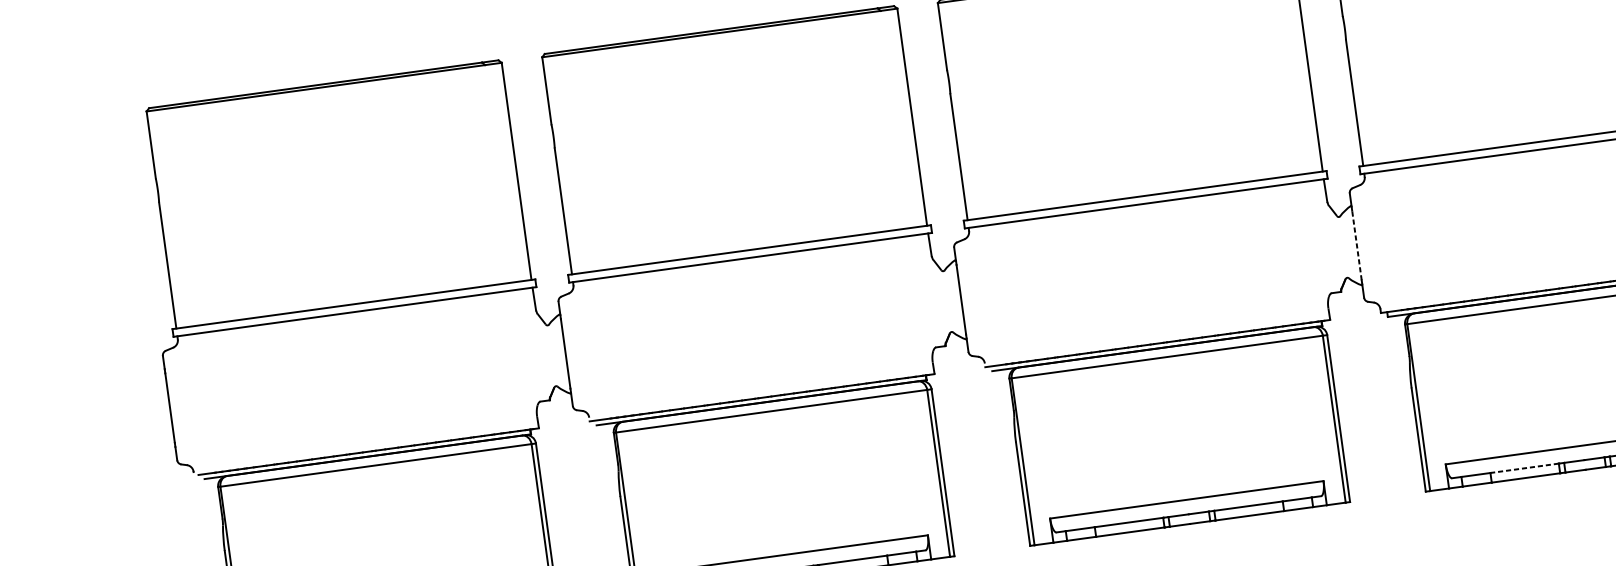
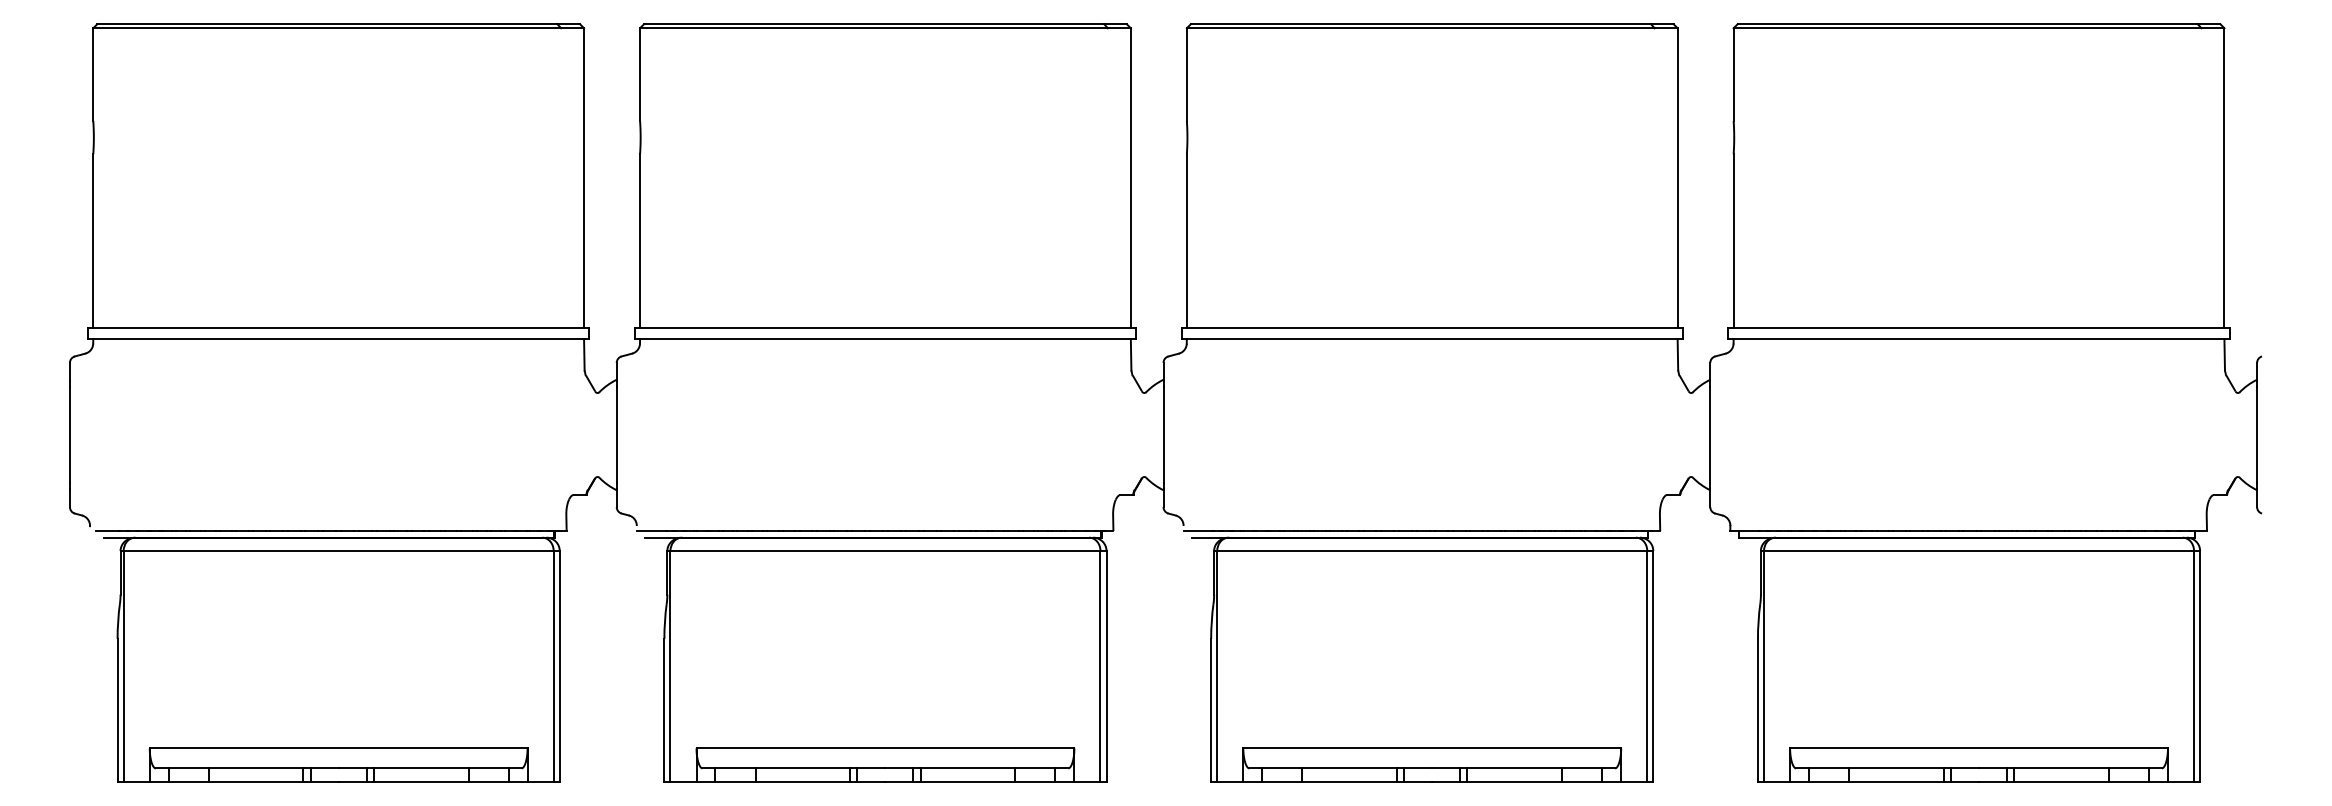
line: (1357, 245) -> (1710, 434), dashed -> solid
line: (1523, 468) -> (1895, 768), dashed -> solid

